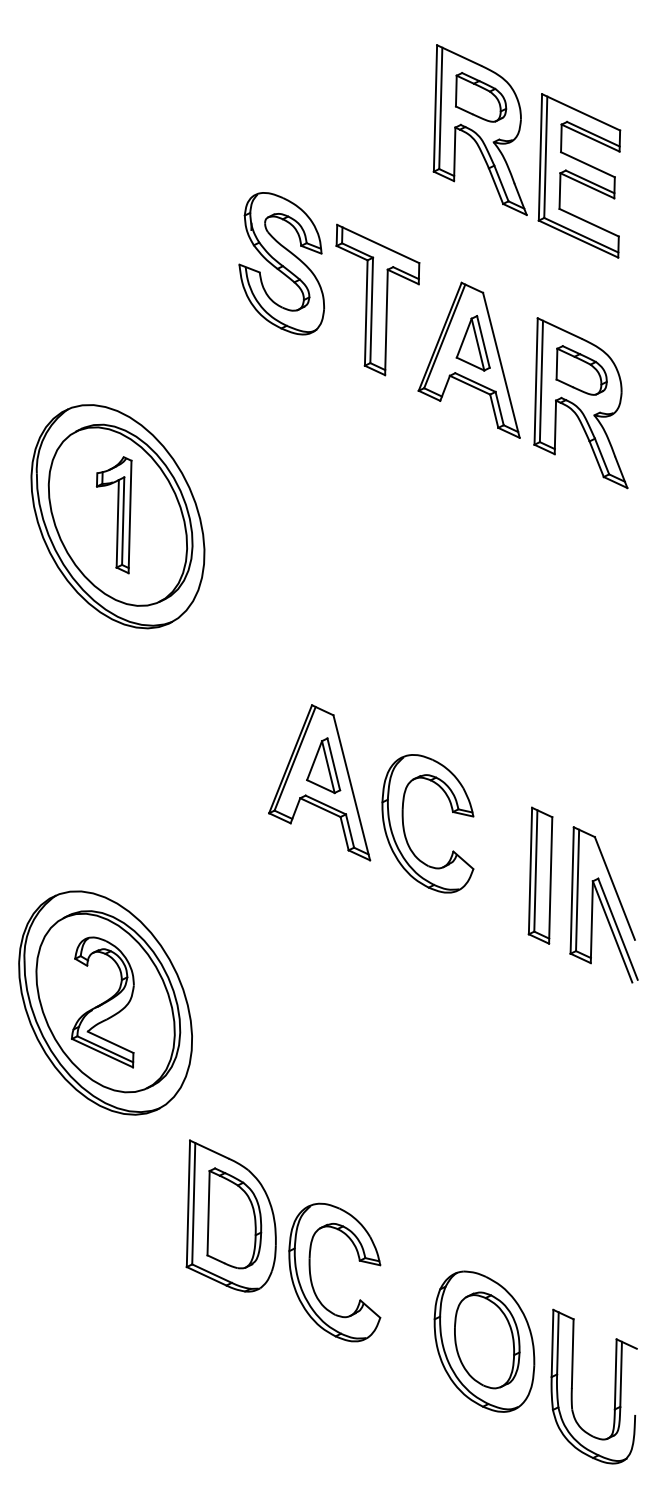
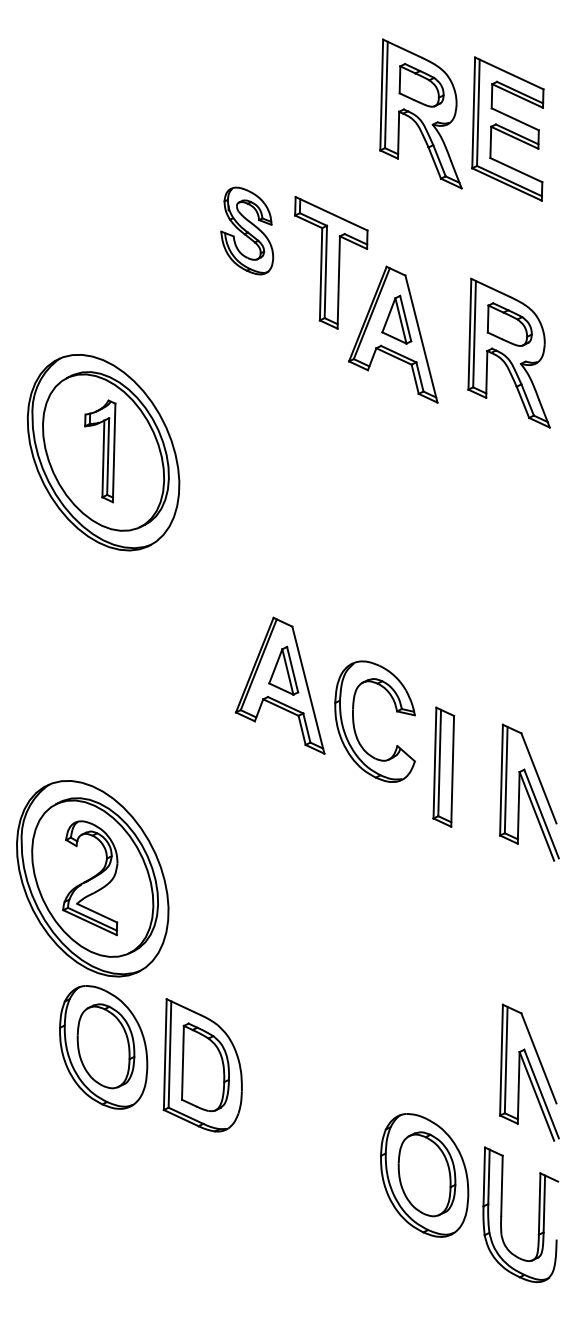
part: (579, 175) -> (507, 128), moved
part: (282, 263) -> (247, 230), size x0.7
part: (469, 360) -> (393, 334), moved
part: (540, 874) -> (443, 766), moved
part: (117, 1195) -> (103, 1047), added
part: (604, 1224) -> (529, 1072), added
part: (311, 1276) -> (273, 1118), removed

